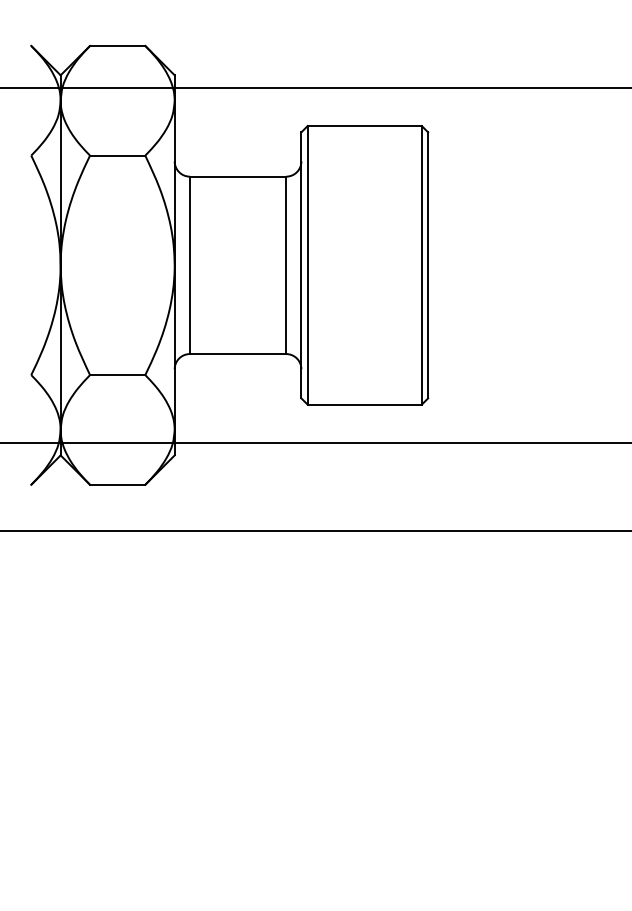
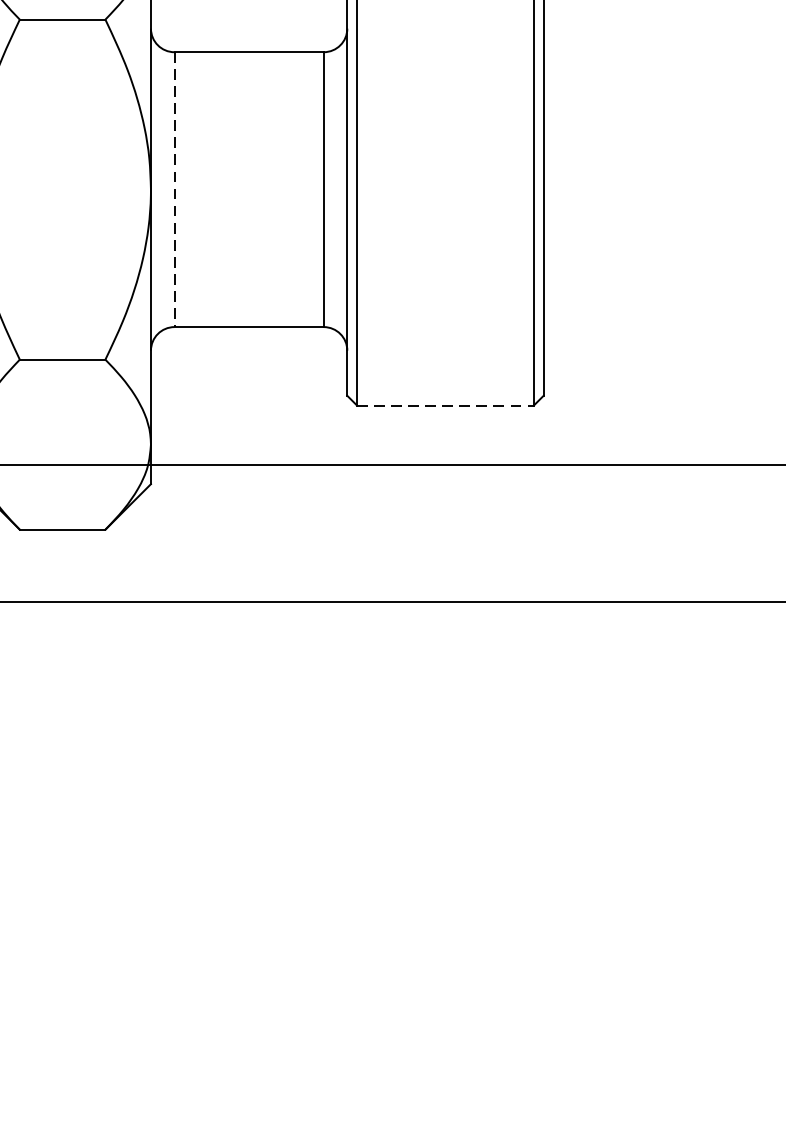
line: (189, 265) -> (173, 189), solid -> dashed
line: (365, 404) -> (446, 405), solid -> dashed

